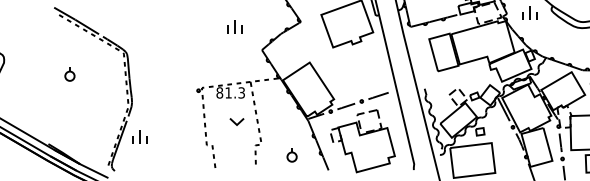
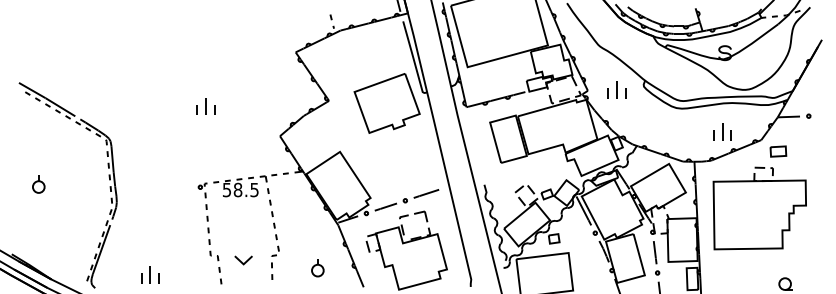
part: (234, 26) -> (205, 106), moved
part: (69, 74) -> (38, 184), moved
text: (230, 92) -> (240, 189), 81.3 -> 58.5
part: (236, 121) -> (243, 260), moved
part: (140, 137) -> (150, 274), moved

